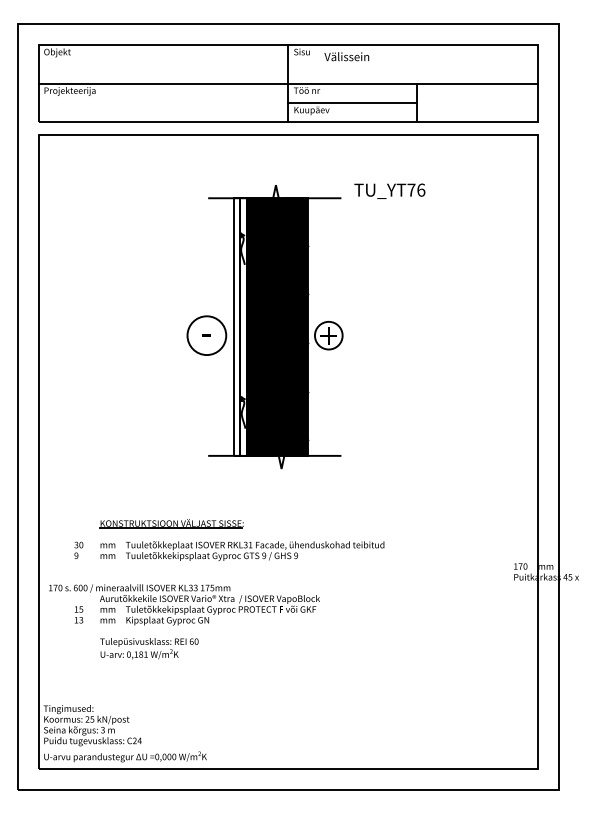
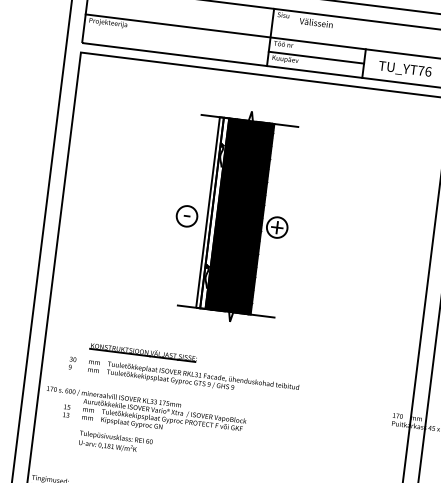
text: (389, 190) -> (404, 69), moved
circle: (206, 335) -> (186, 216), size x0.71

